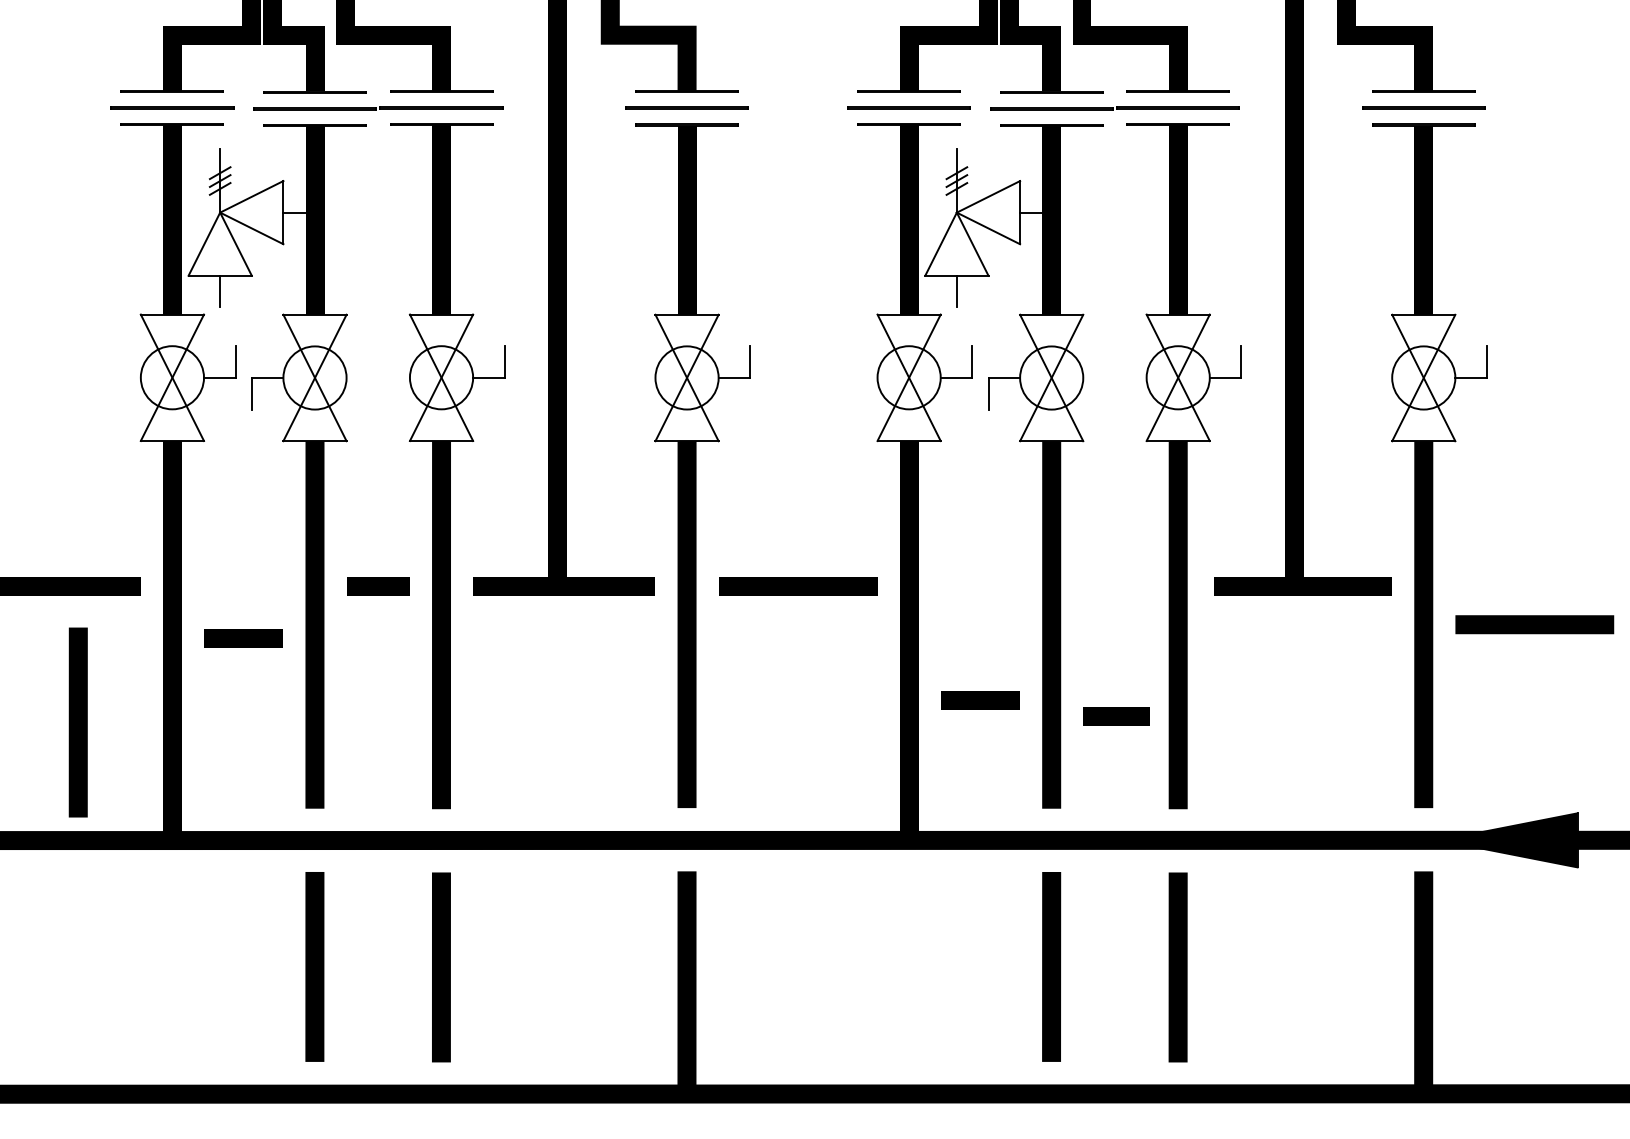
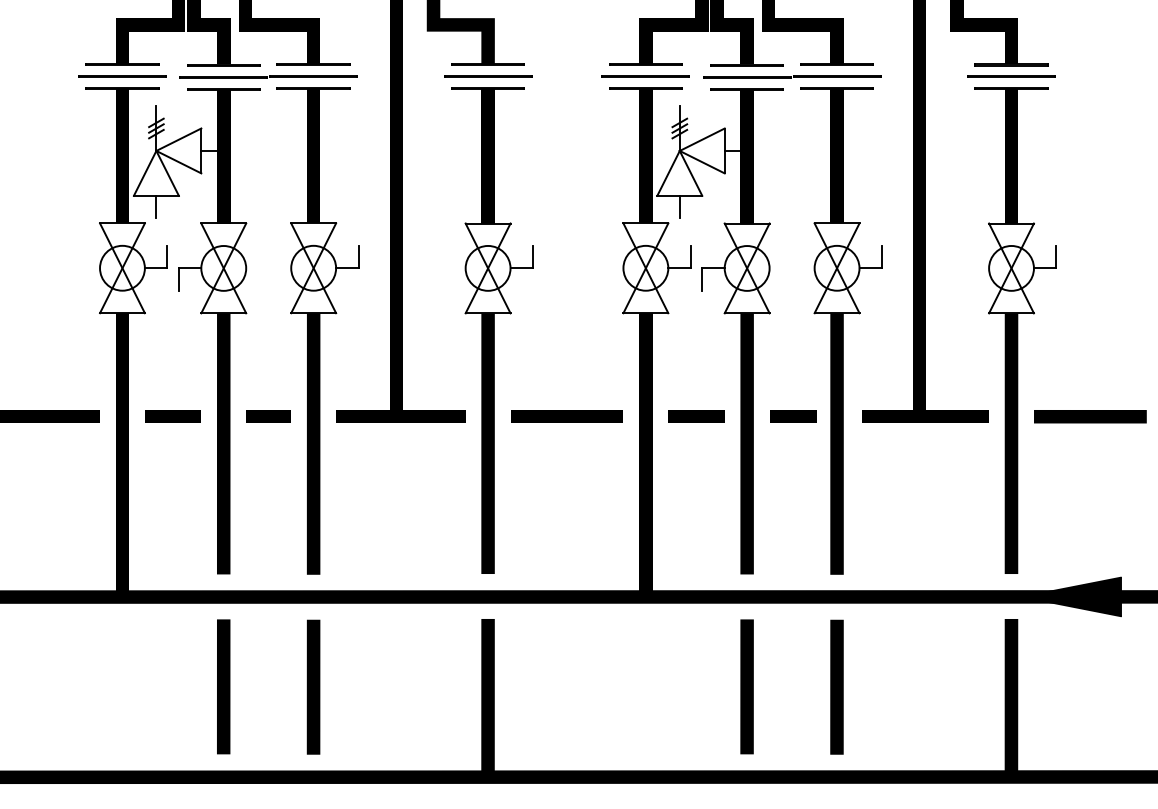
line: (1534, 624) -> (1090, 416), moved
line: (242, 638) -> (172, 416), moved
line: (980, 700) -> (696, 416), moved
line: (1116, 715) -> (793, 416), moved
line: (78, 721) -> (55, 512), removed

